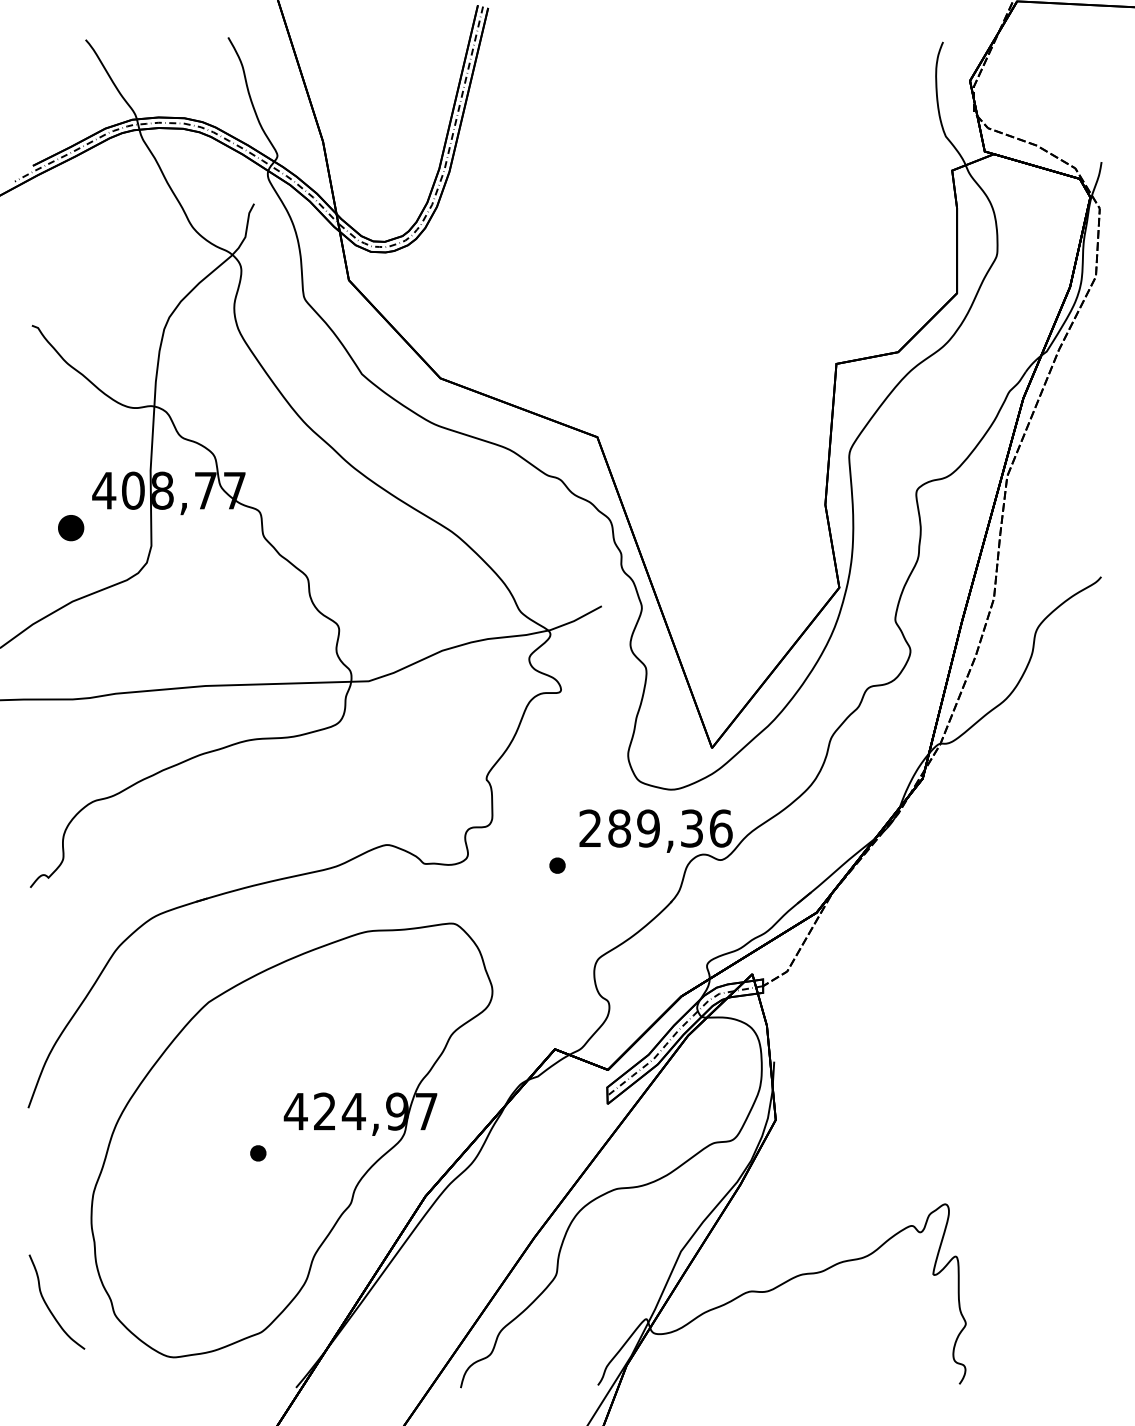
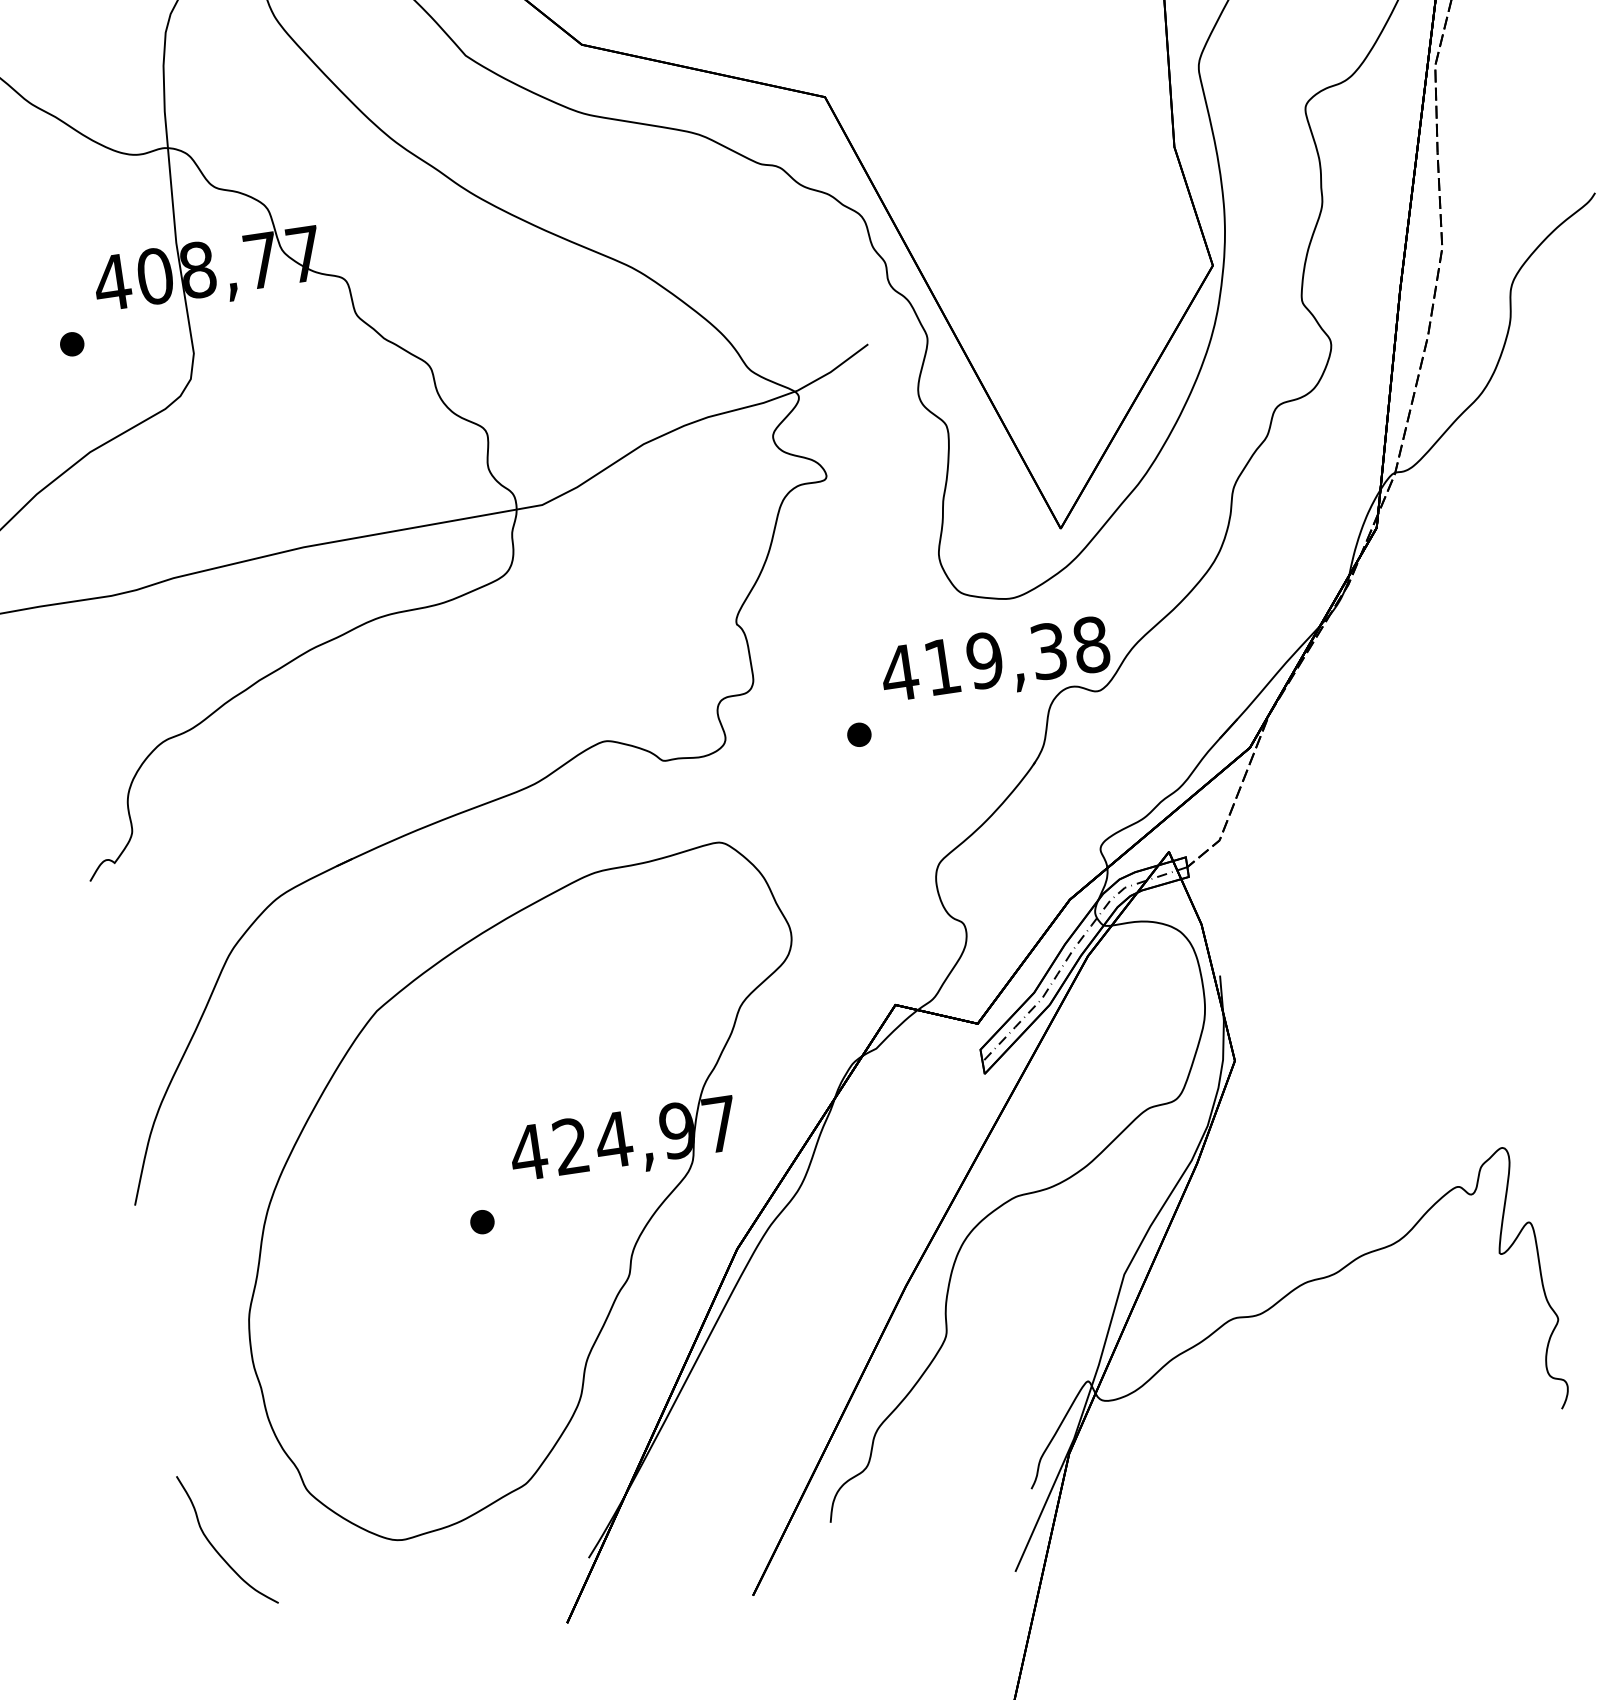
part: (71, 527) -> (72, 343), size x0.62
text: (655, 828) -> (995, 659), 289,36 -> 419,38
curve: (49, 1307) -> (217, 1549), moved

